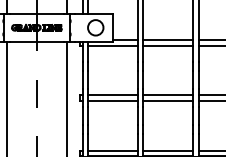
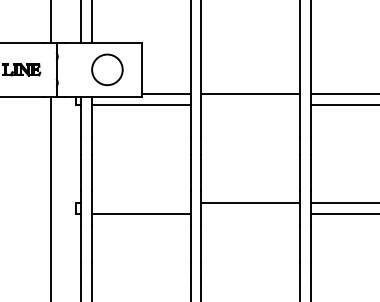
line: (168, 45) -> (251, 104), removed
line: (112, 95) -> (140, 203), removed
line: (168, 100) -> (251, 213), removed

